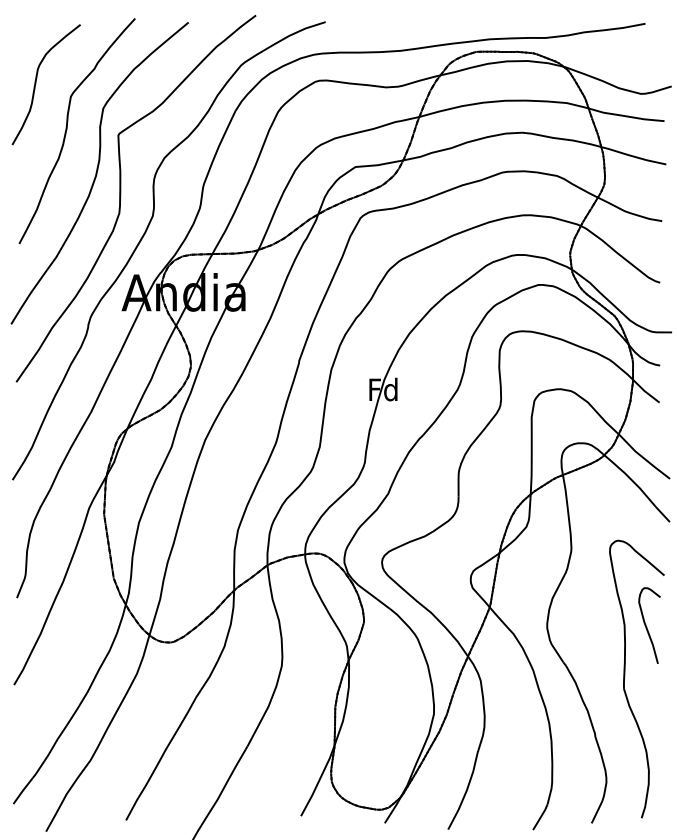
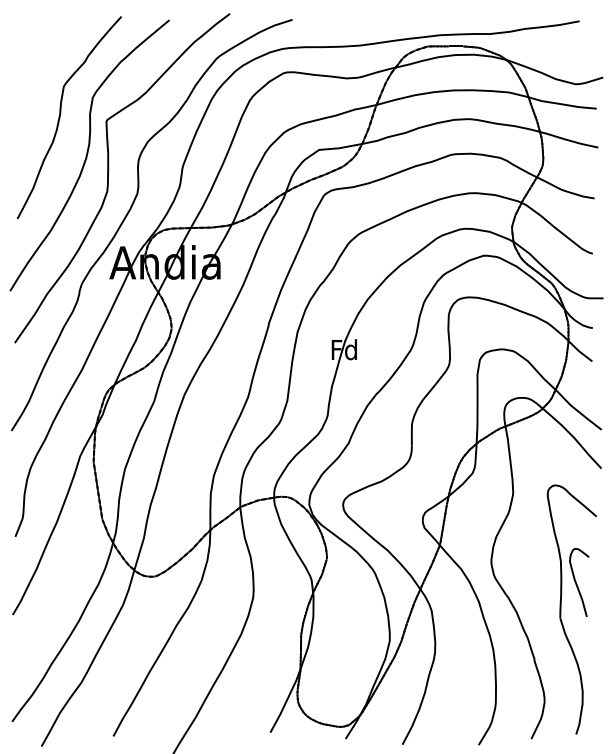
curve: (37, 81) -> (33, 73), removed
curve: (647, 626) -> (577, 583), moved

